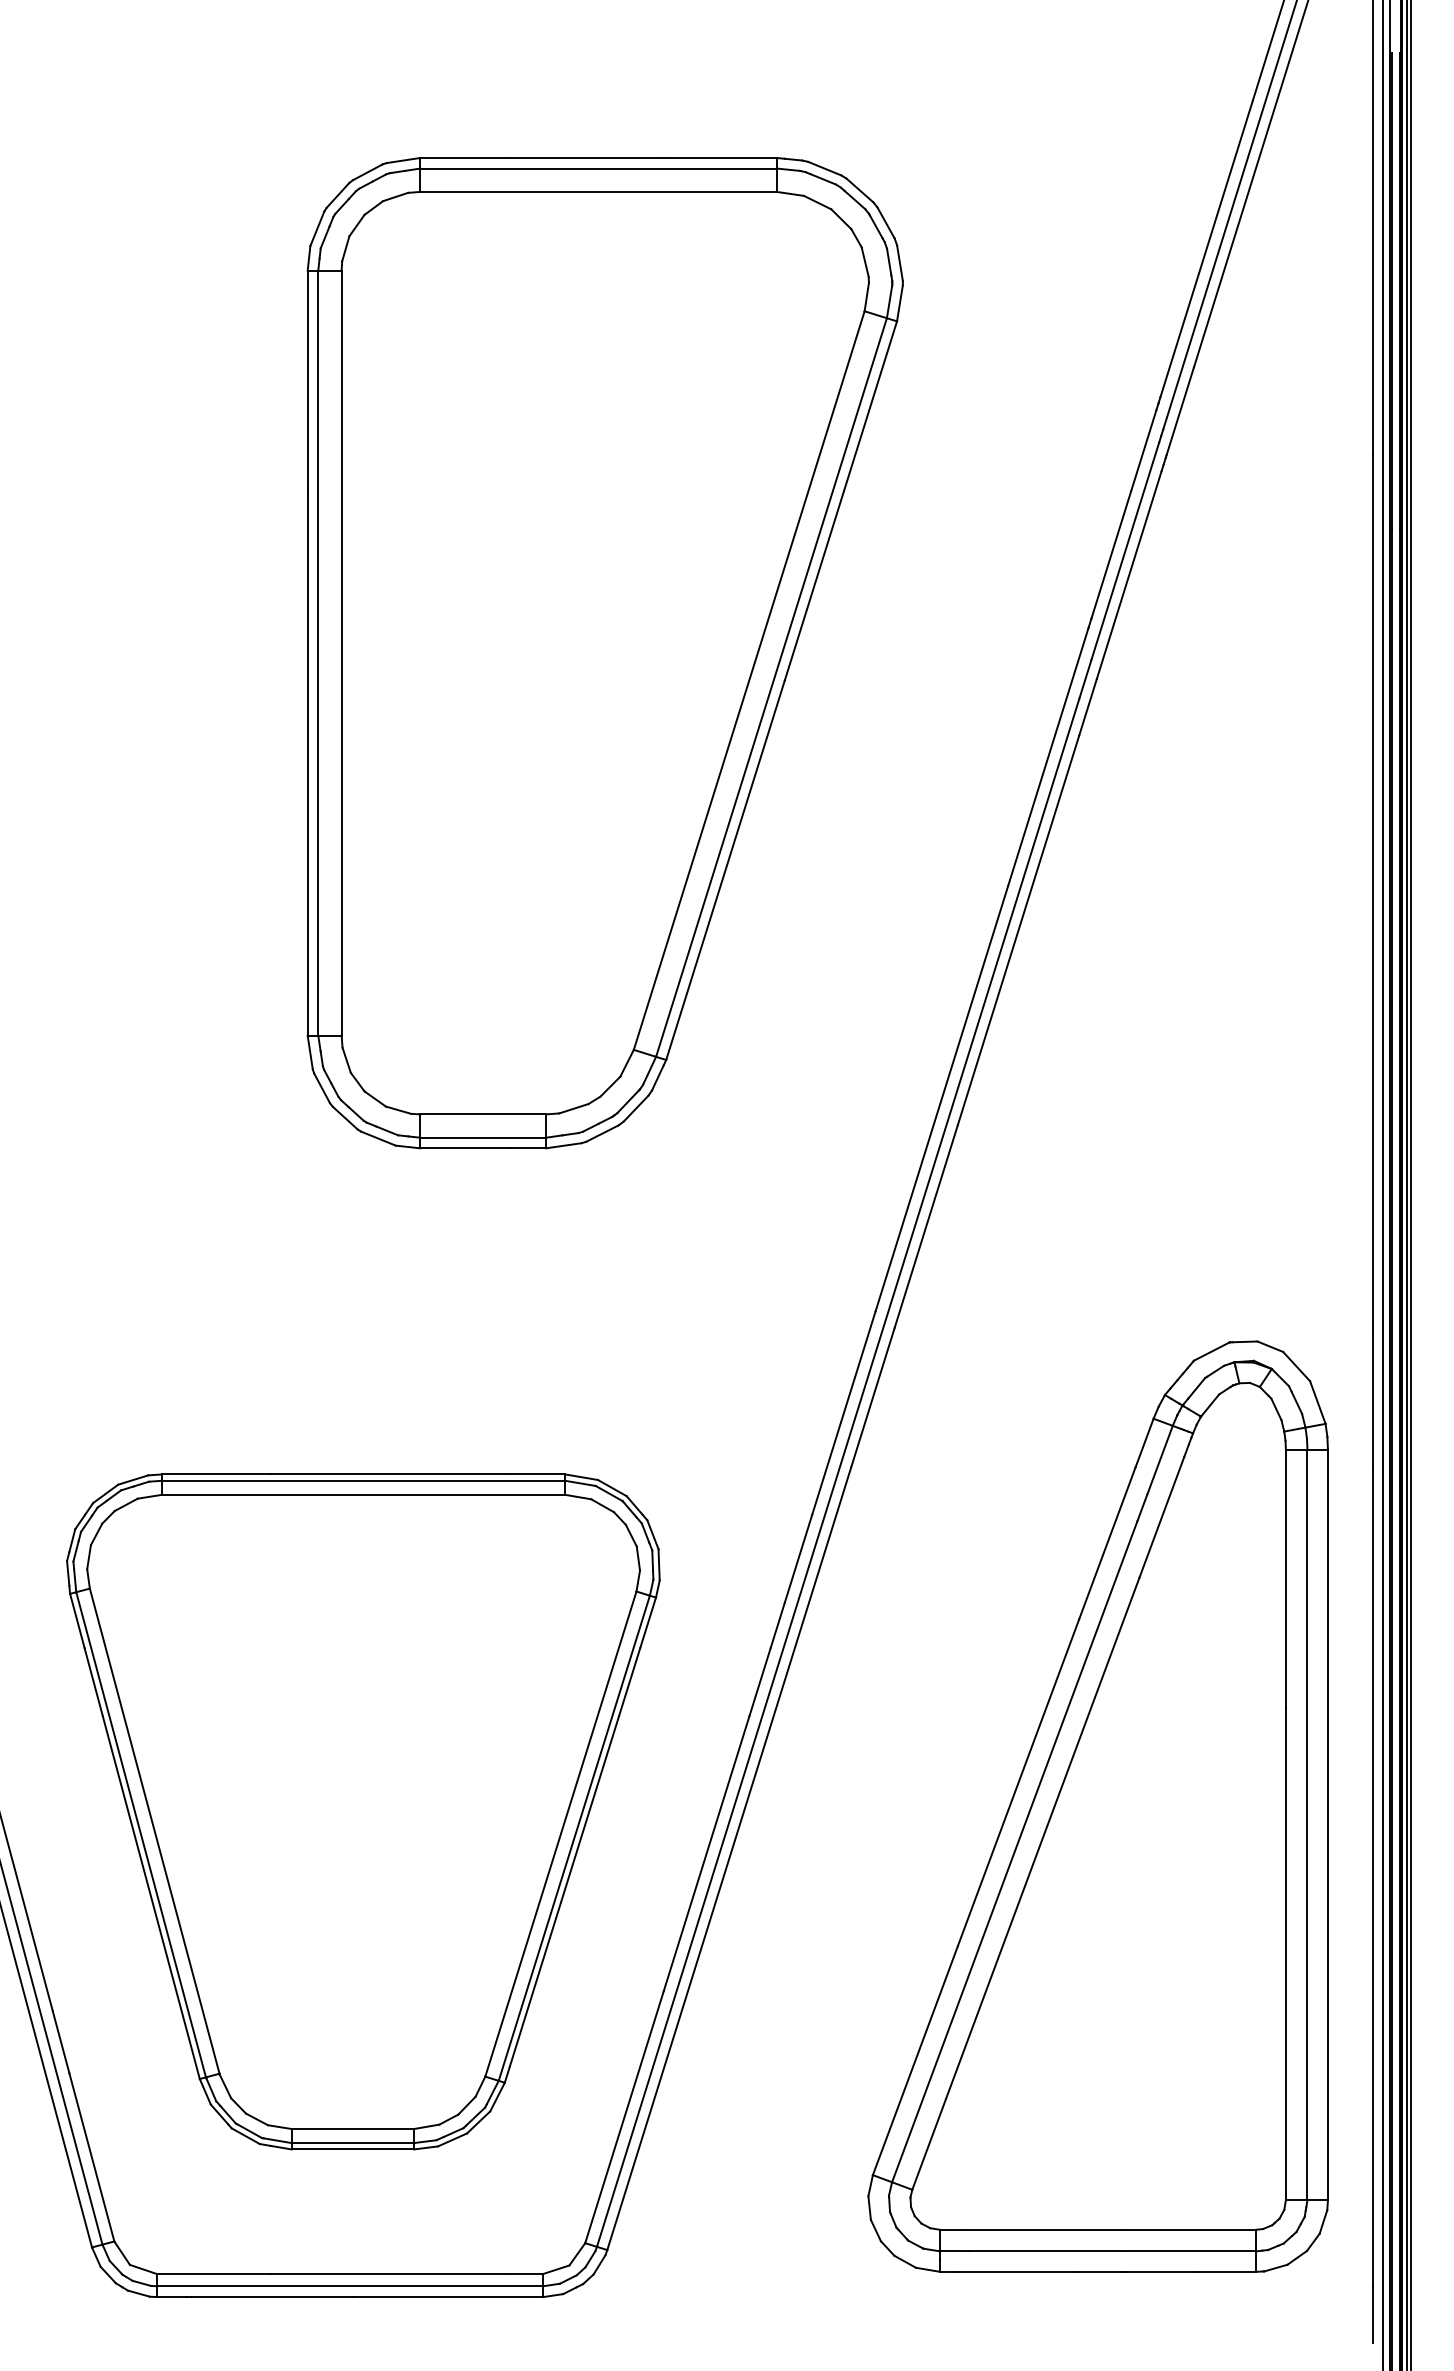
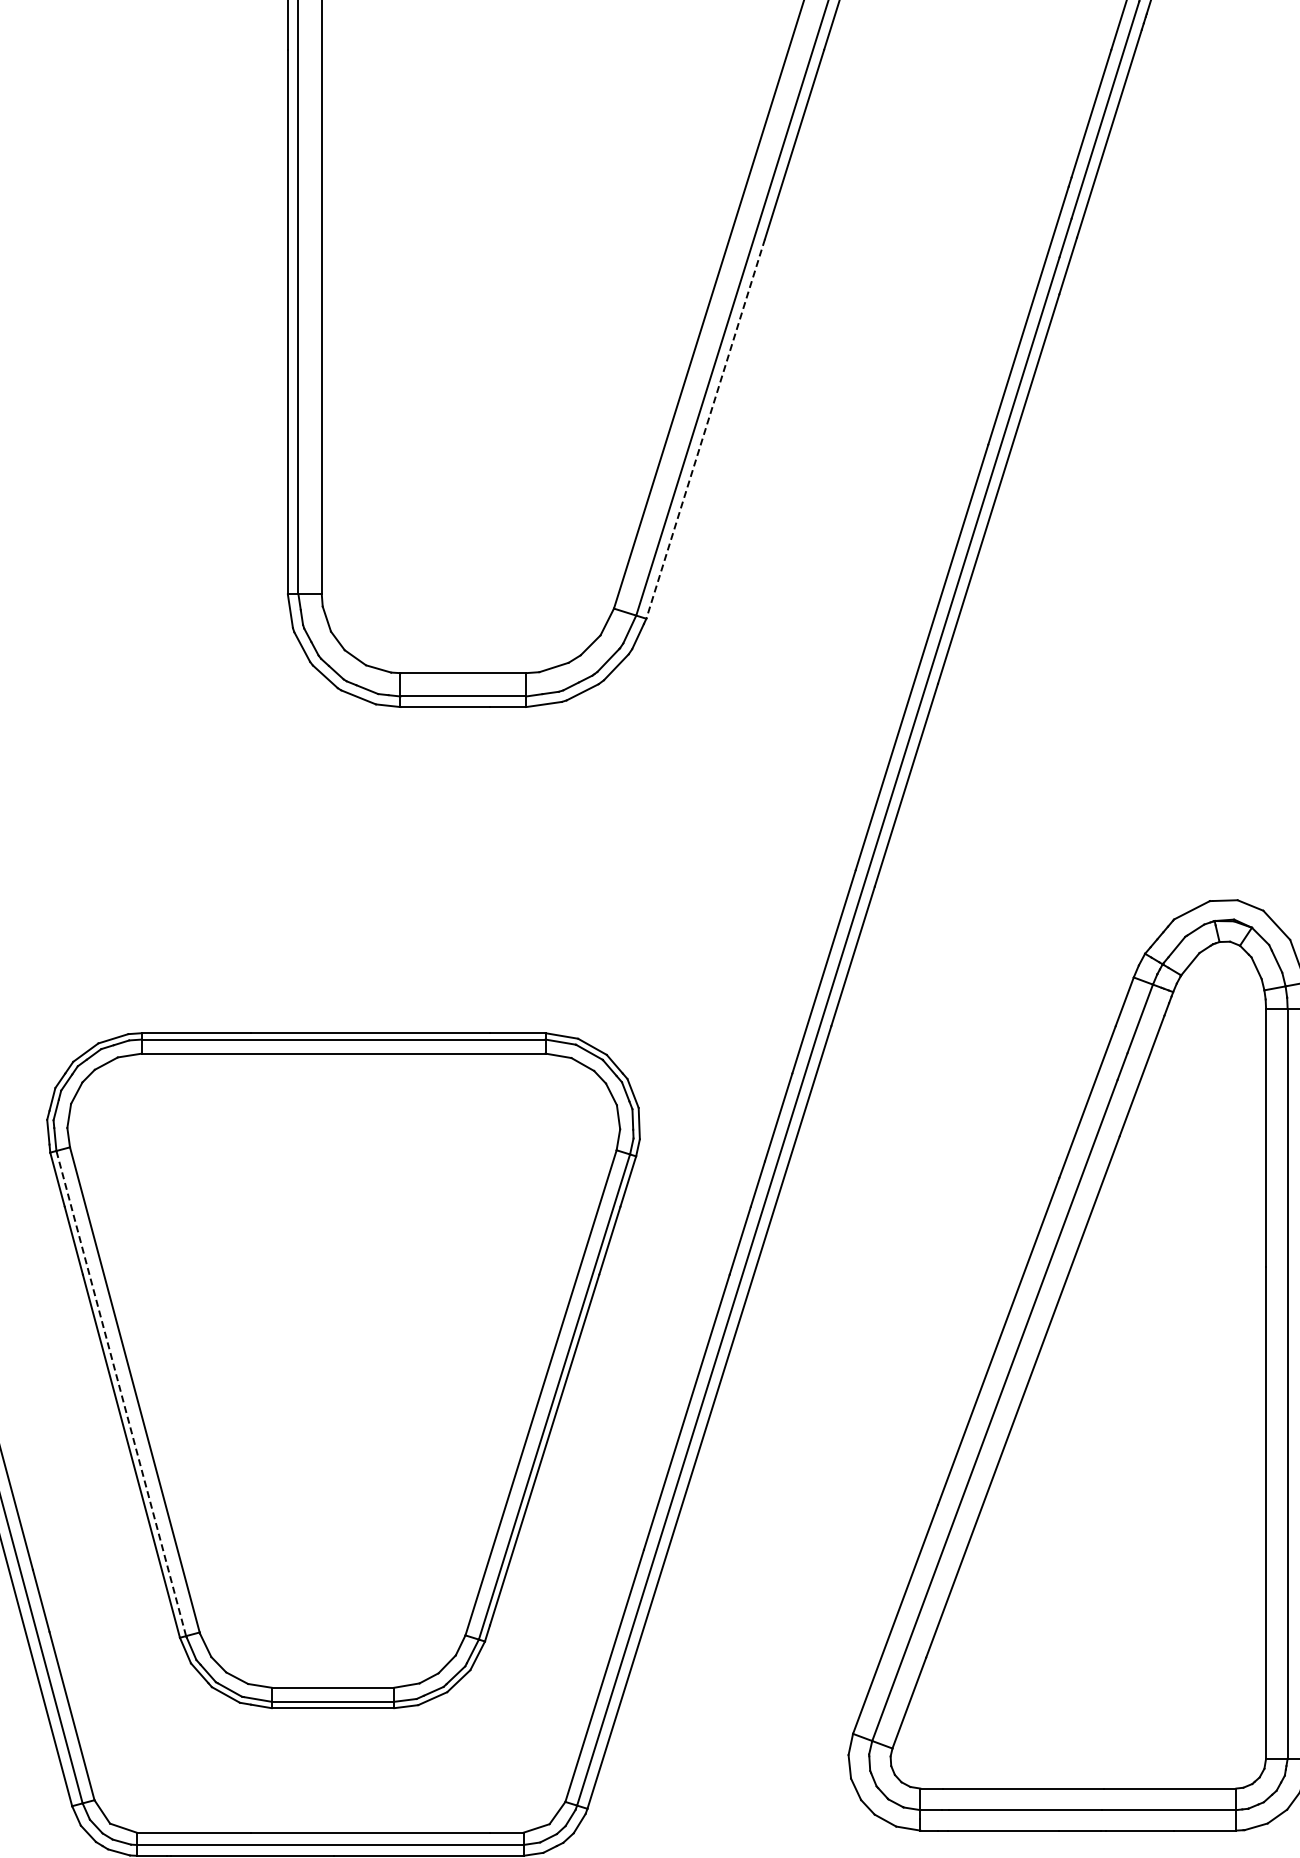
line: (725, 870) -> (705, 429), solid -> dashed
line: (140, 1834) -> (120, 1393), solid -> dashed

